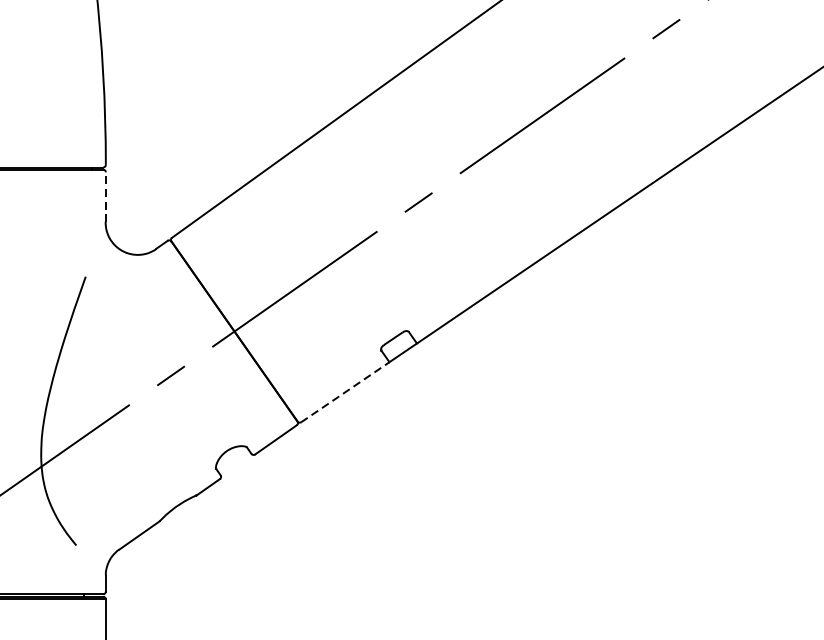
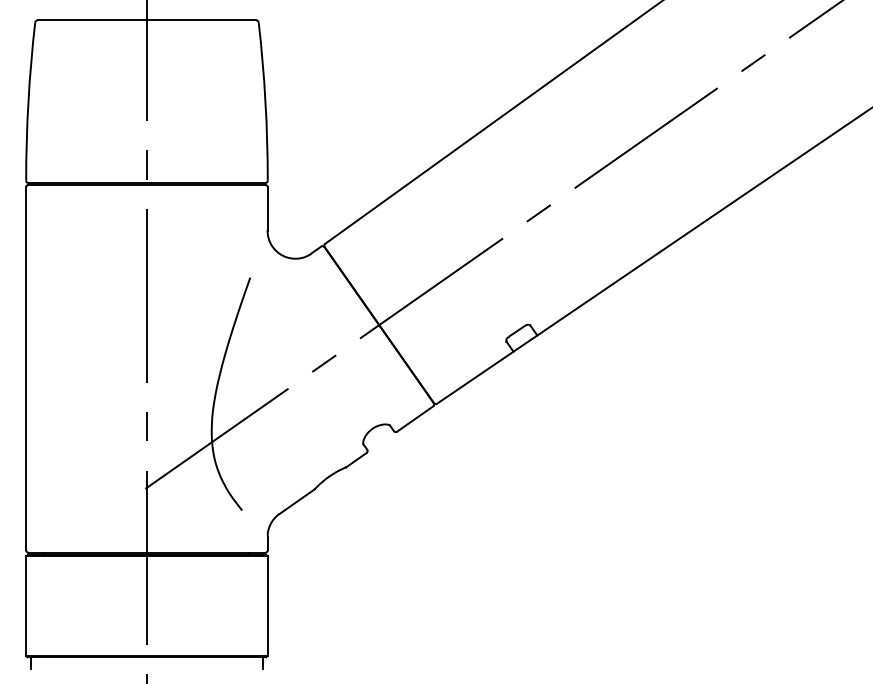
line: (105, 196) -> (267, 208), dashed -> solid
line: (345, 391) -> (475, 377), dashed -> solid

